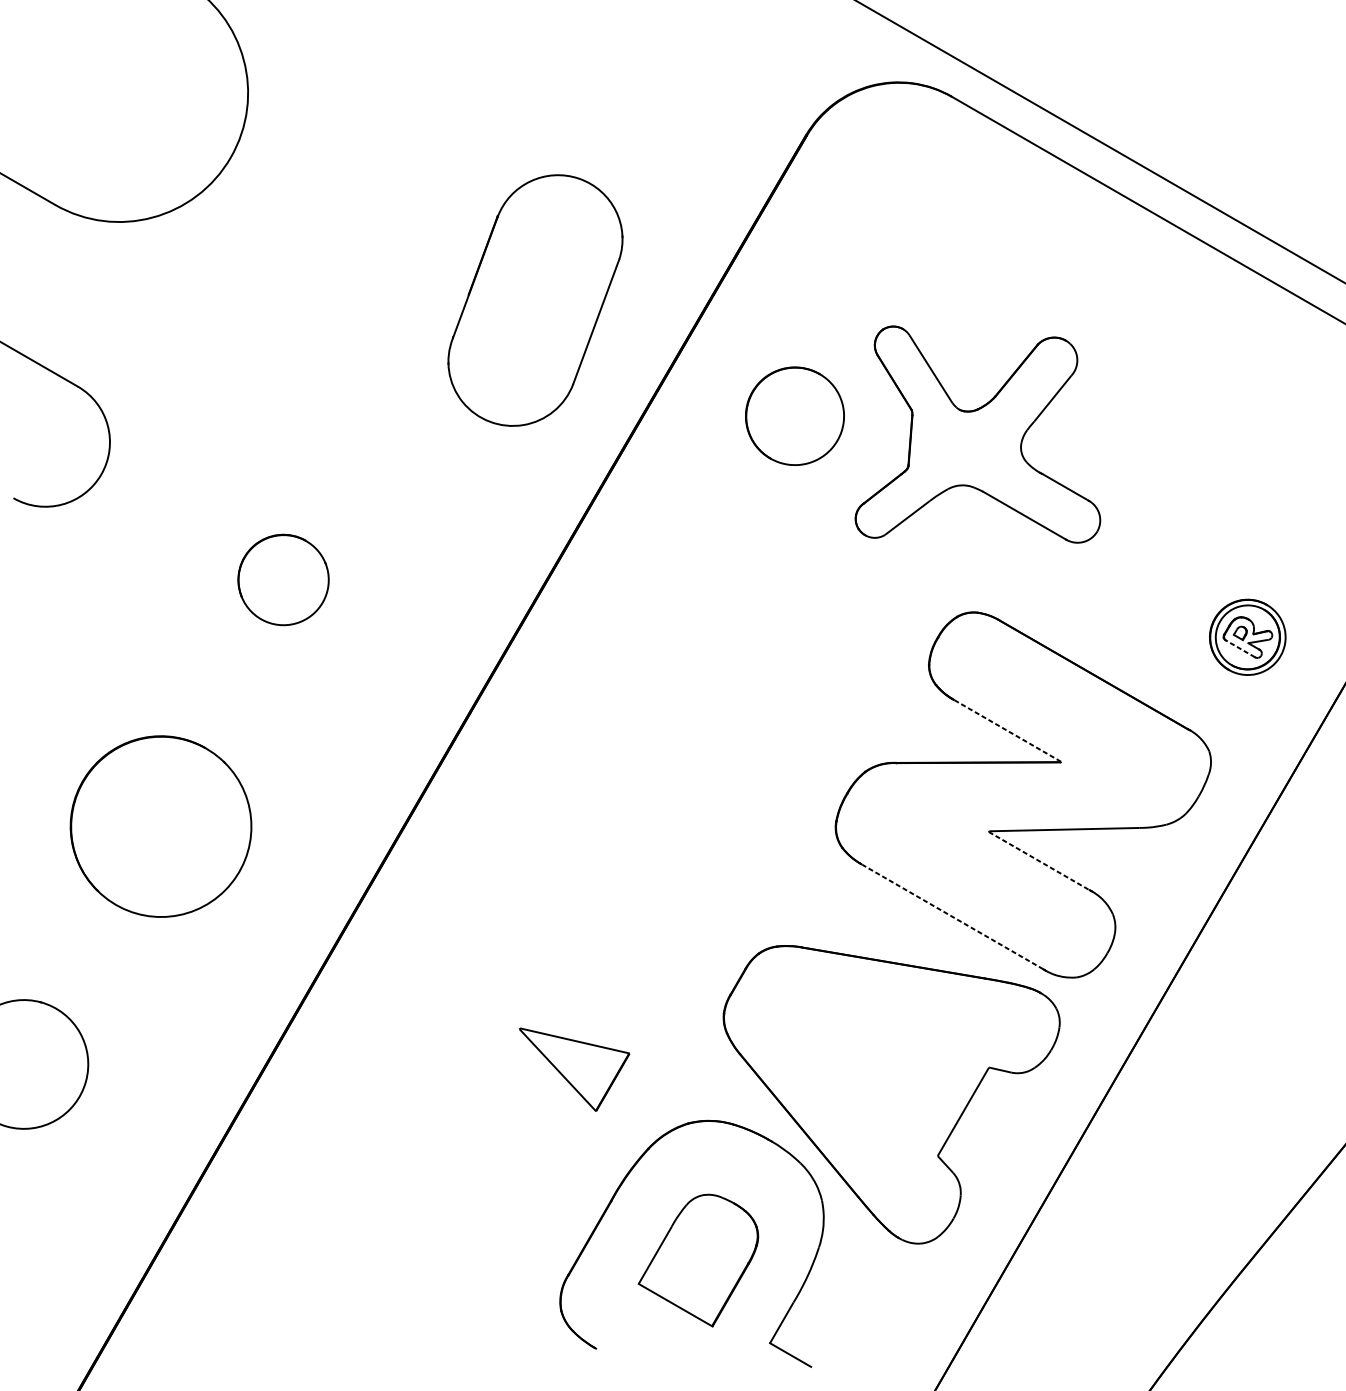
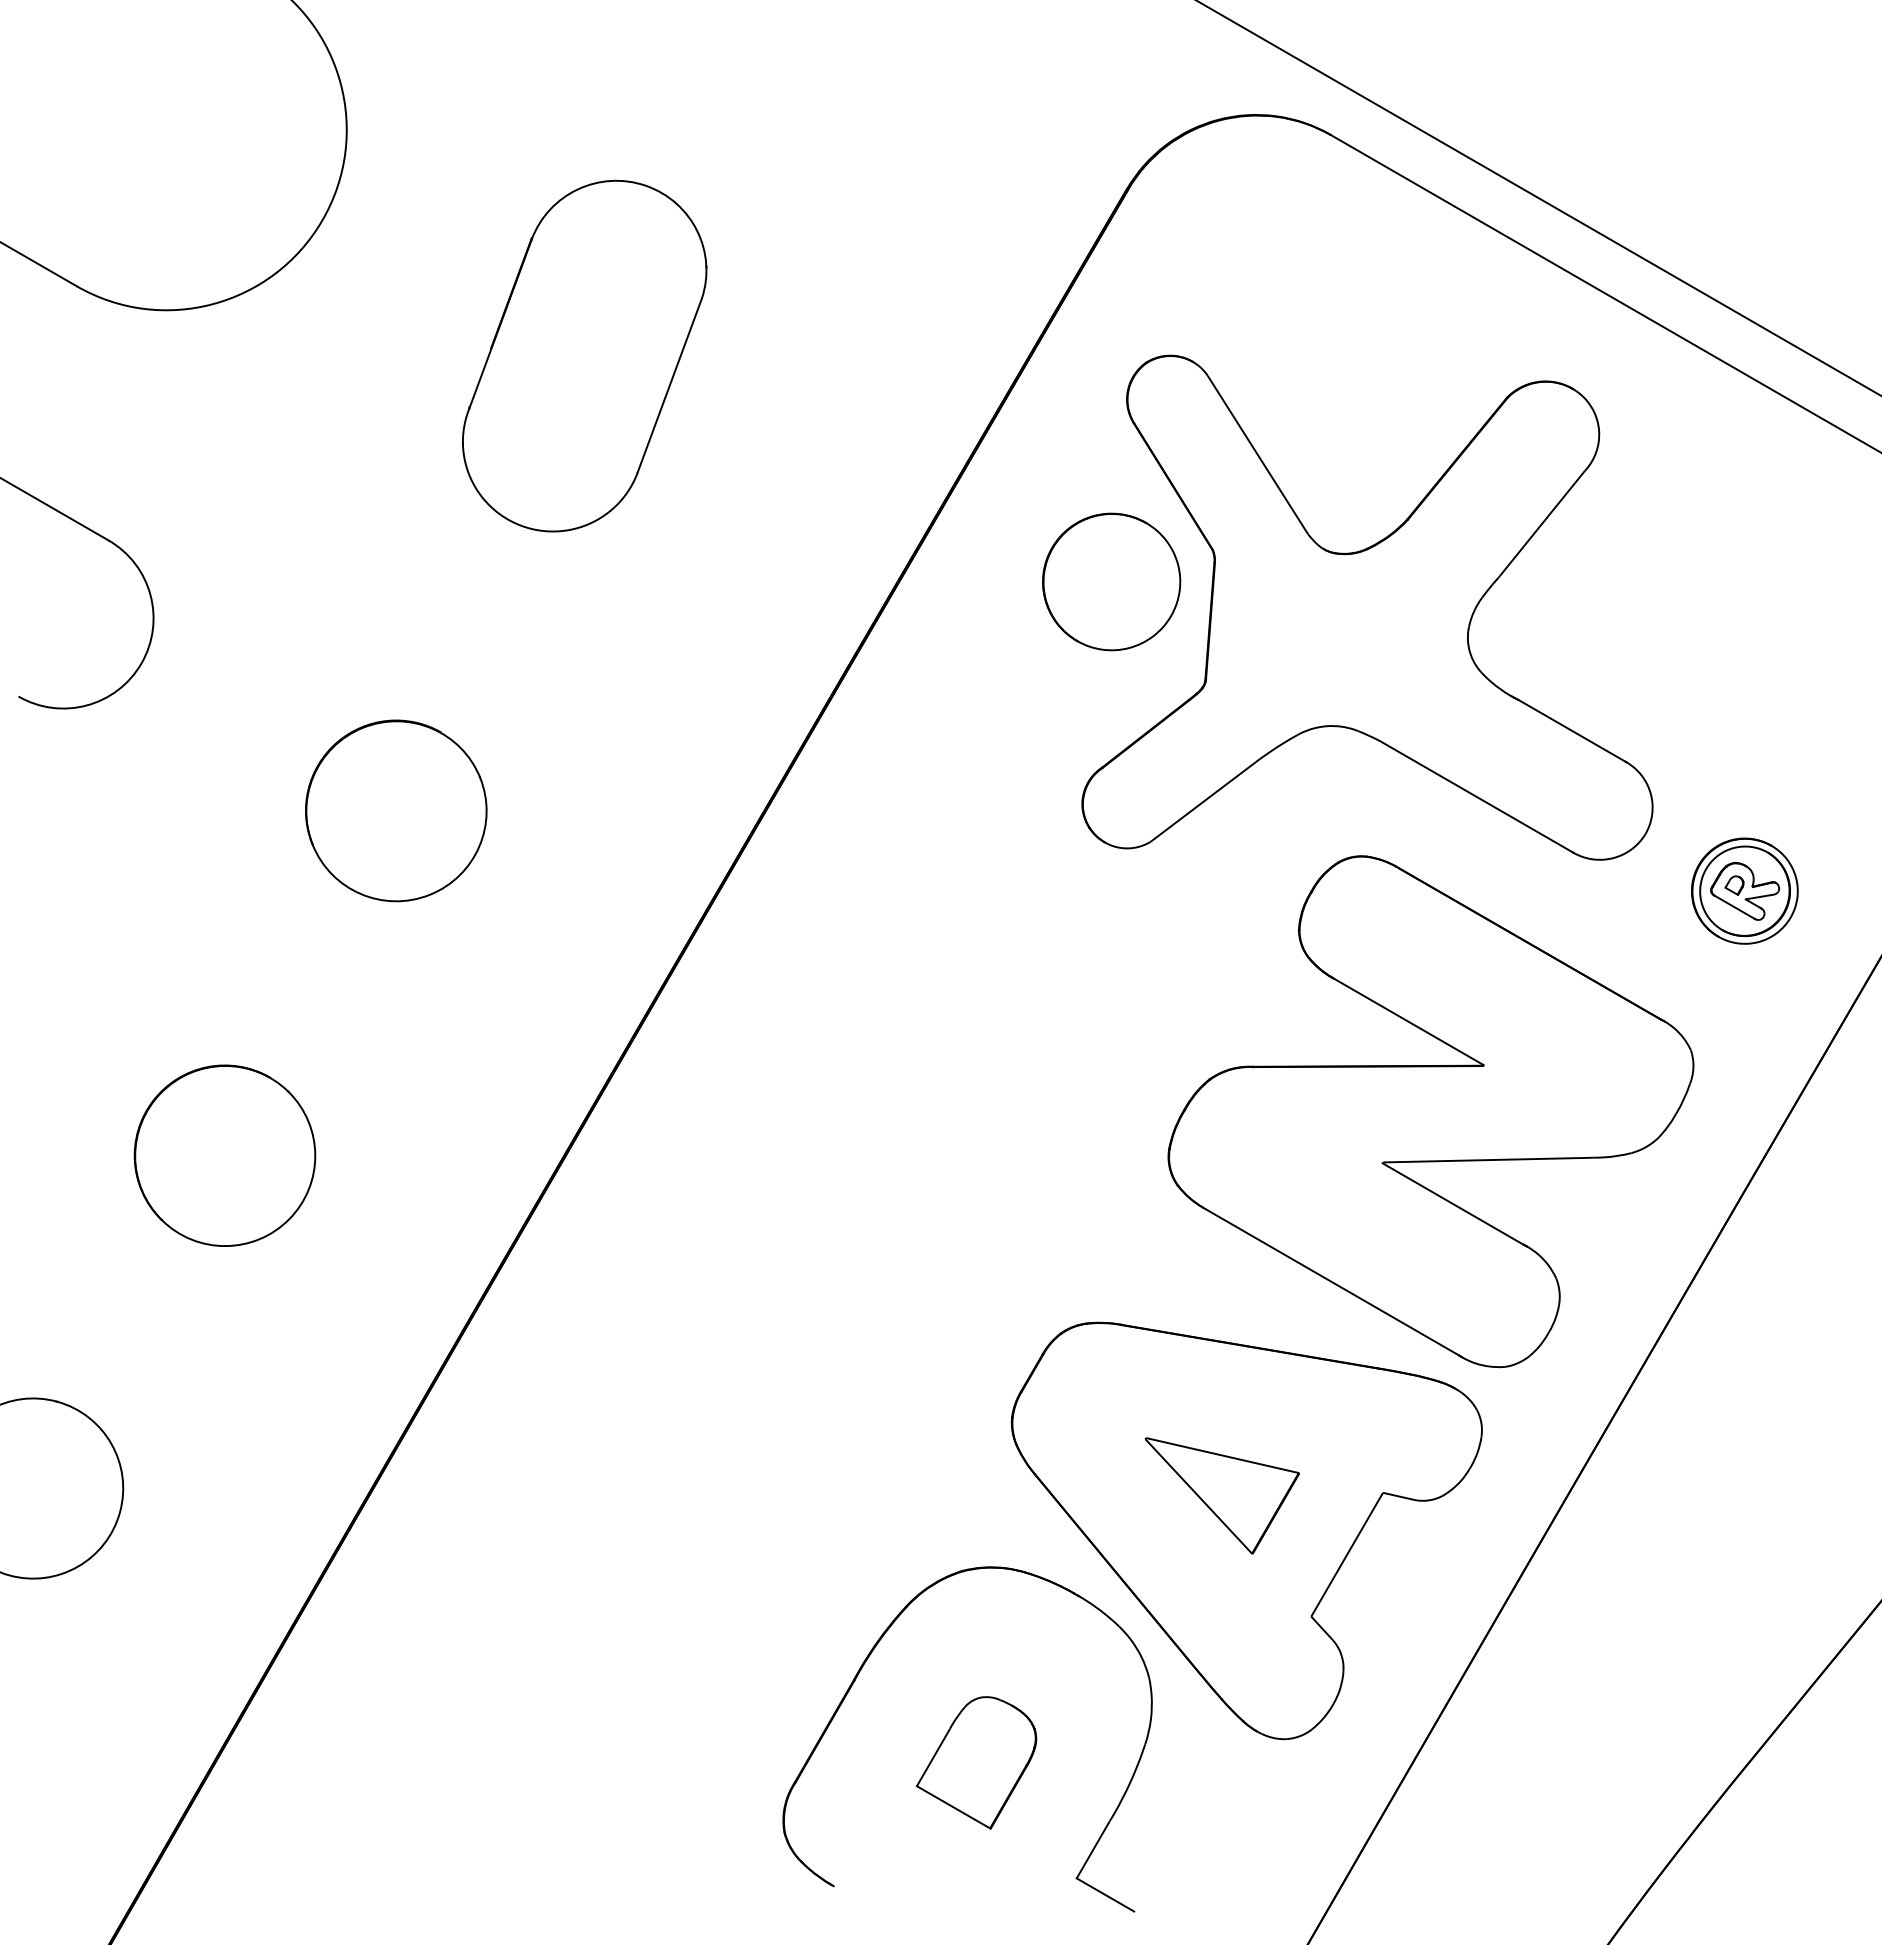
part: (535, 300) -> (584, 355), moved
part: (977, 434) -> (1367, 607), size x1.67
part: (283, 579) -> (396, 810), size x1.43
line: (1240, 649) -> (1734, 907), dashed -> solid
line: (1007, 730) -> (1408, 1021), dashed -> solid
part: (160, 826) -> (224, 1155), size x0.71
line: (1039, 861) -> (1453, 1204), dashed -> solid
line: (952, 917) -> (1332, 1282), dashed -> solid
part: (573, 1069) -> (1221, 1495), moved
part: (698, 1260) -> (976, 1762), size x0.71

